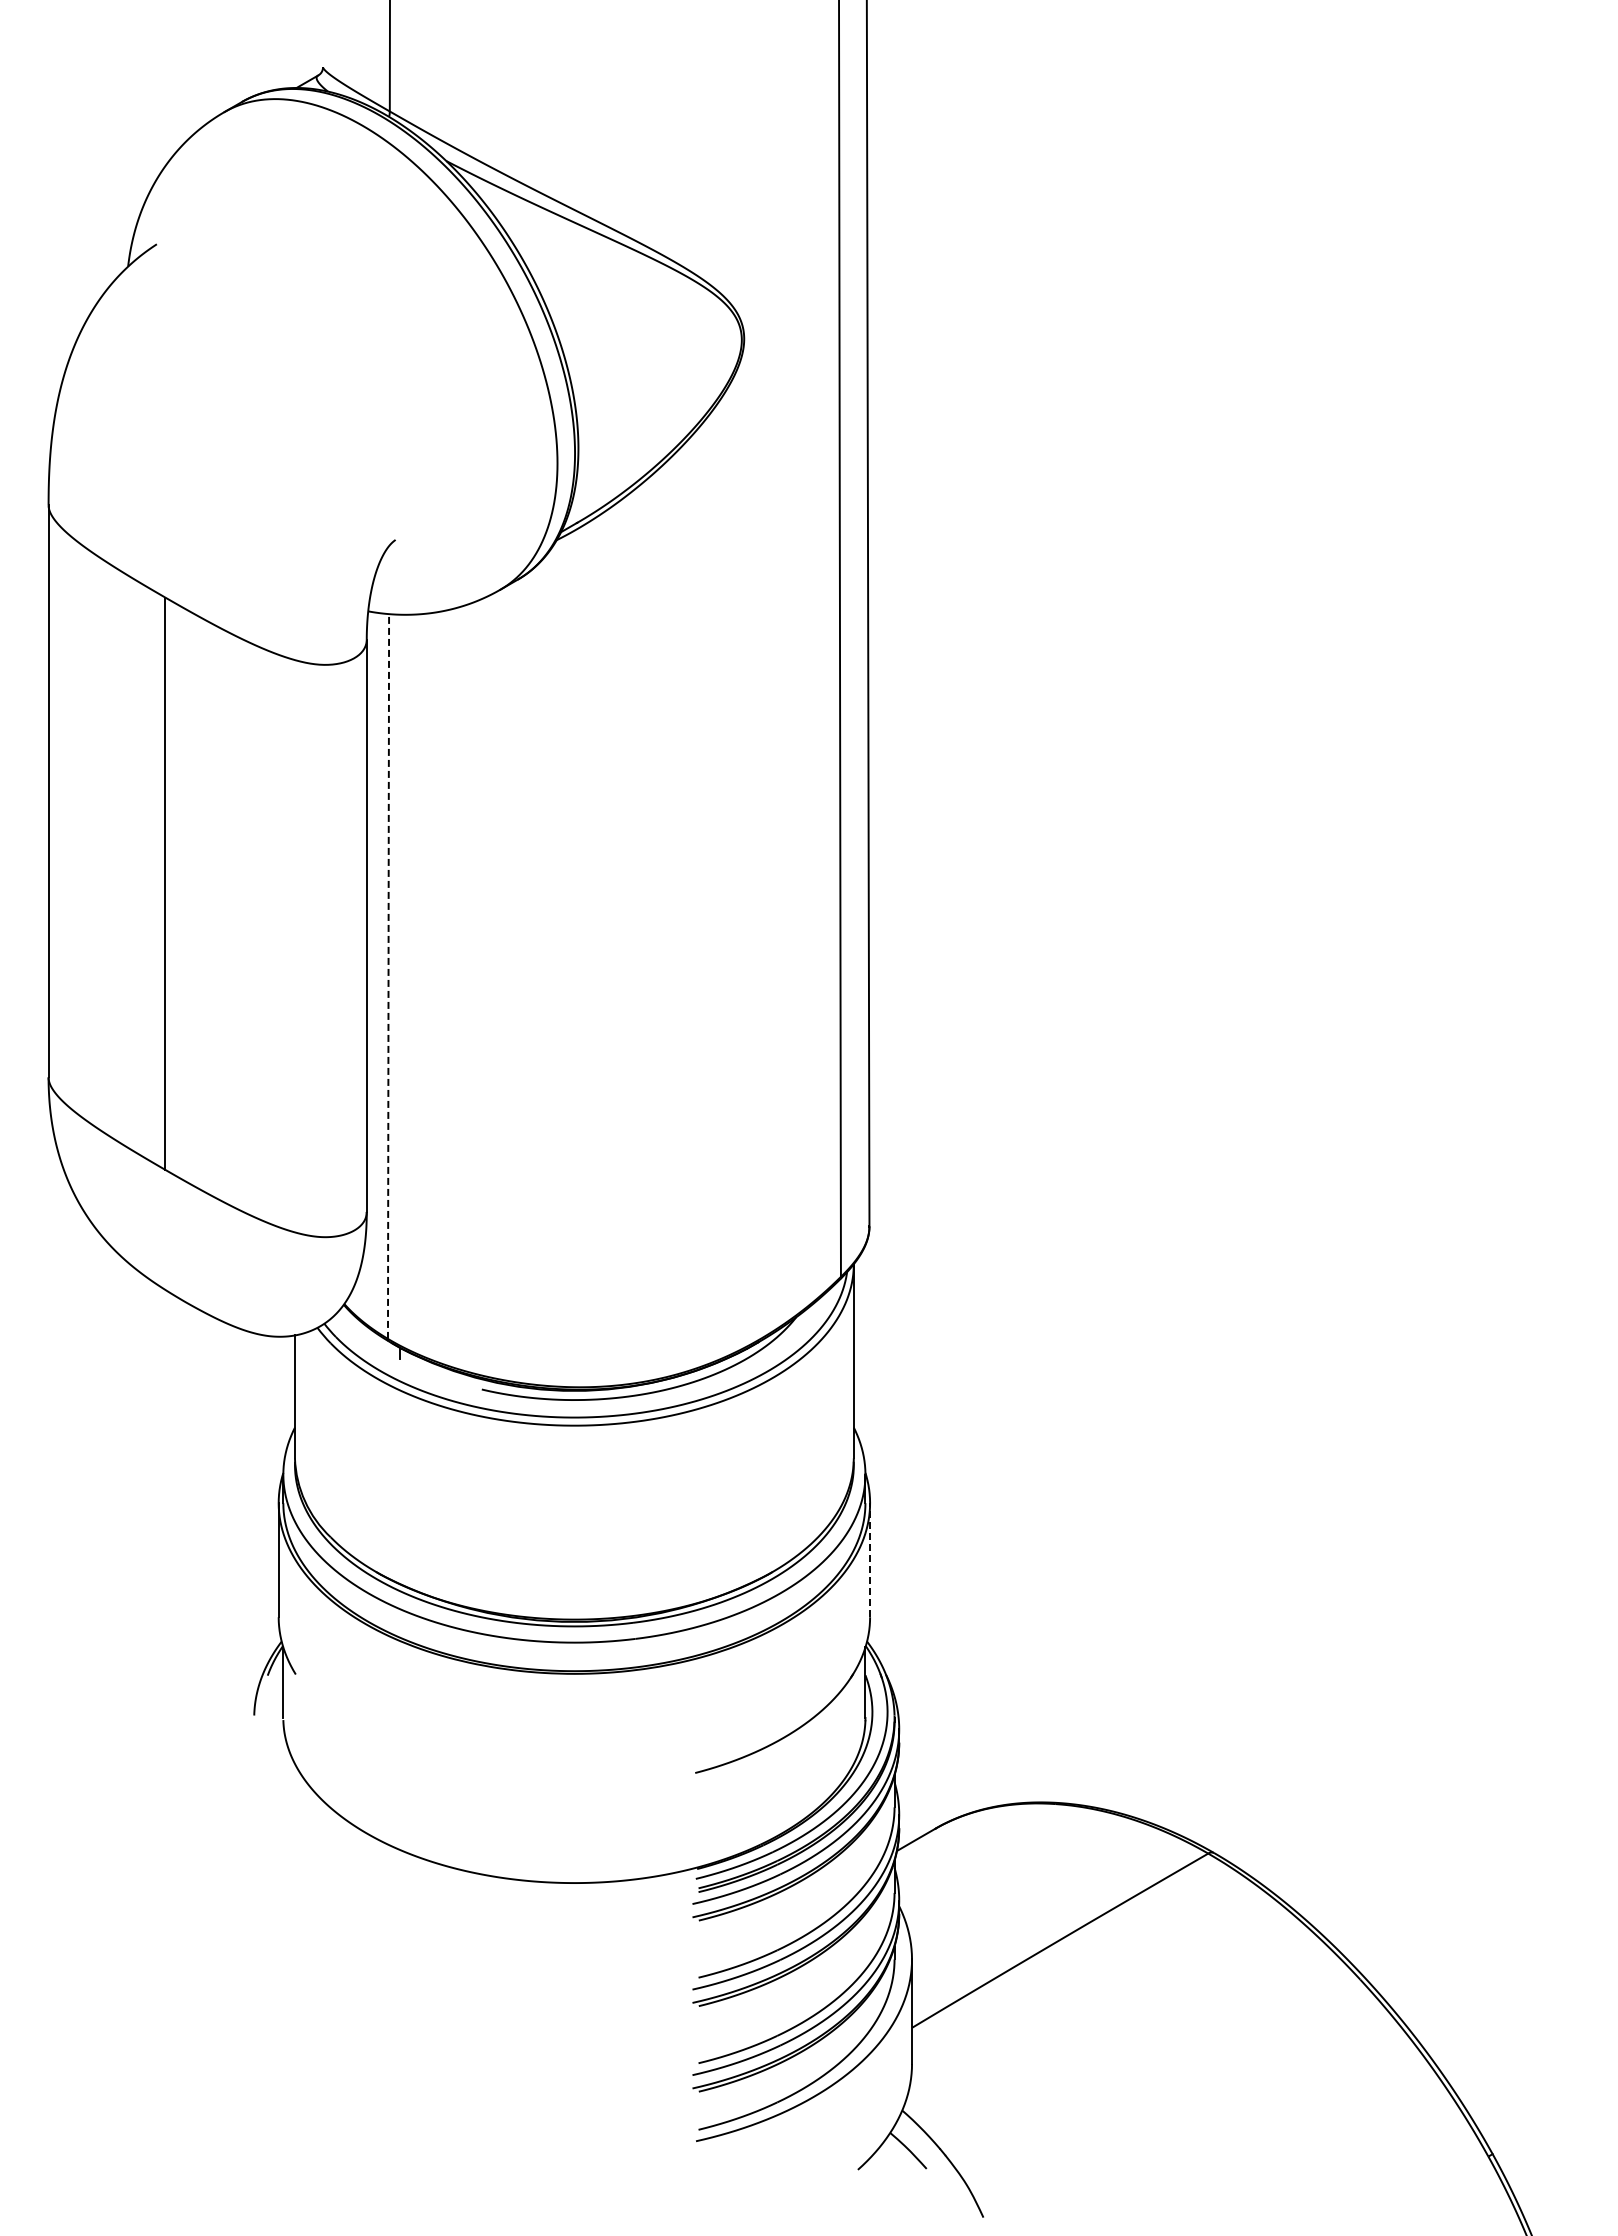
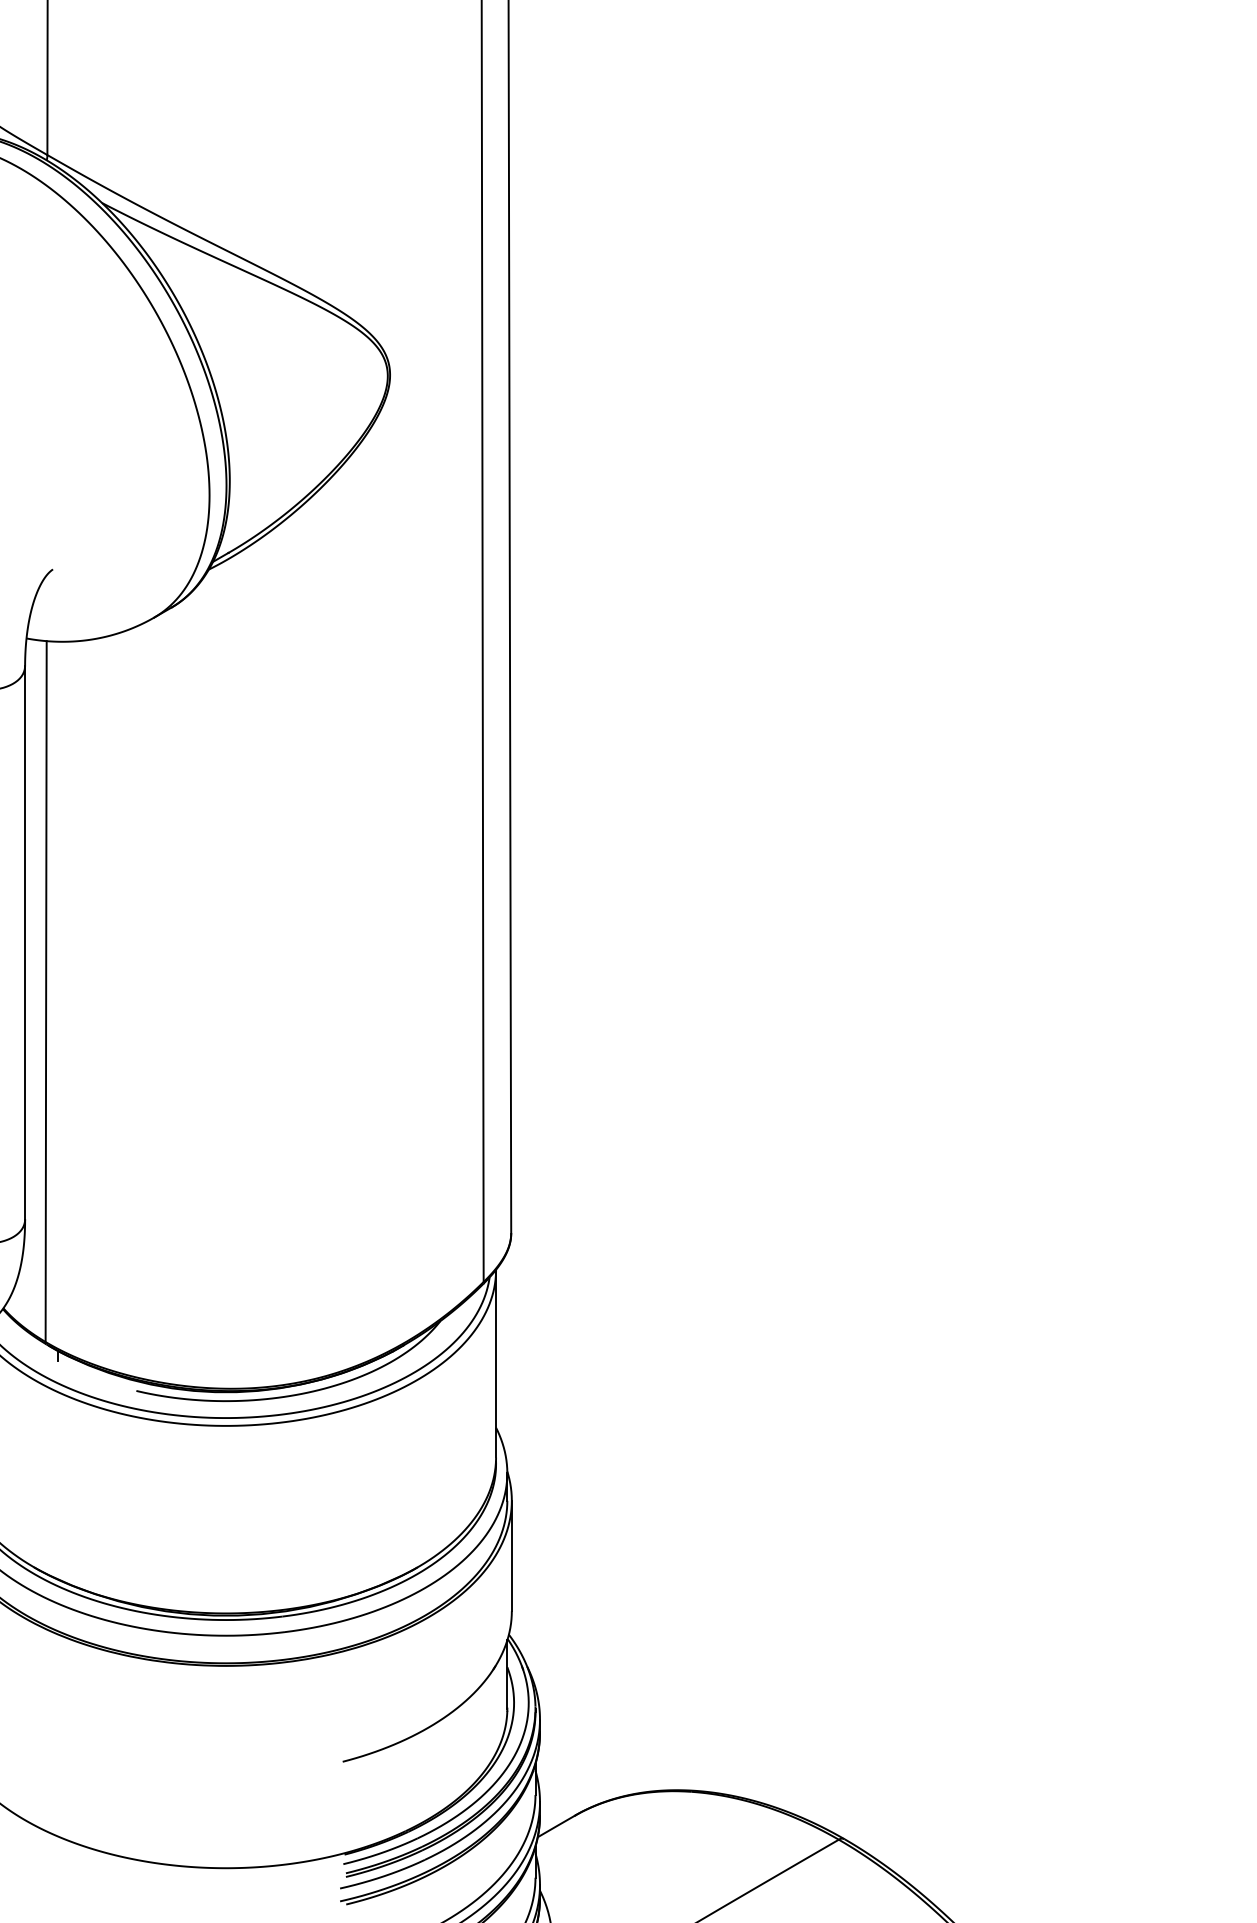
line: (388, 976) -> (46, 991), dashed -> solid
line: (870, 1559) -> (512, 1555), dashed -> solid

